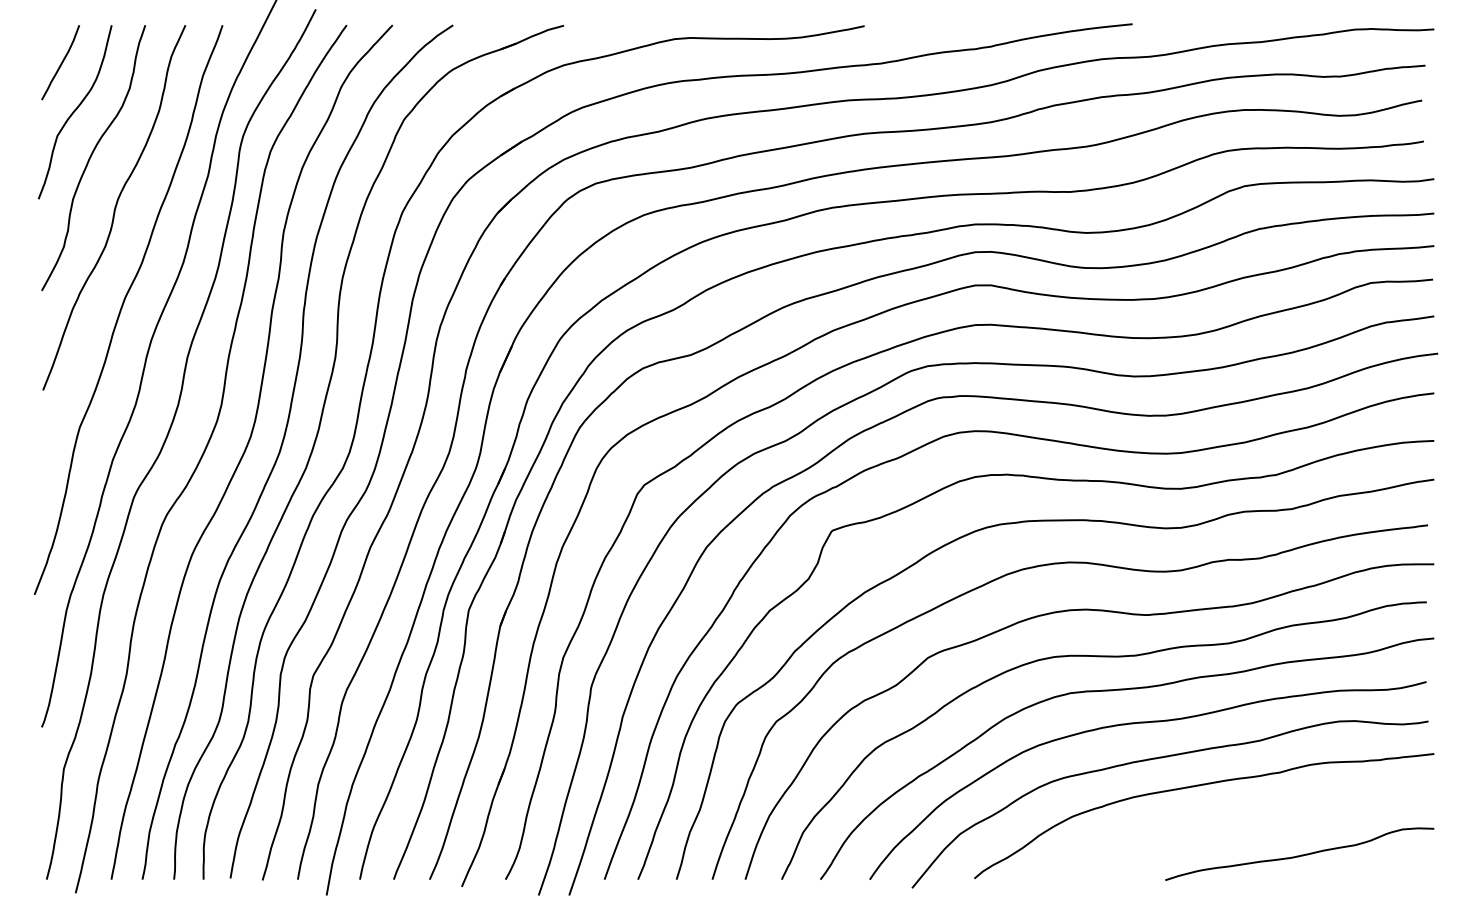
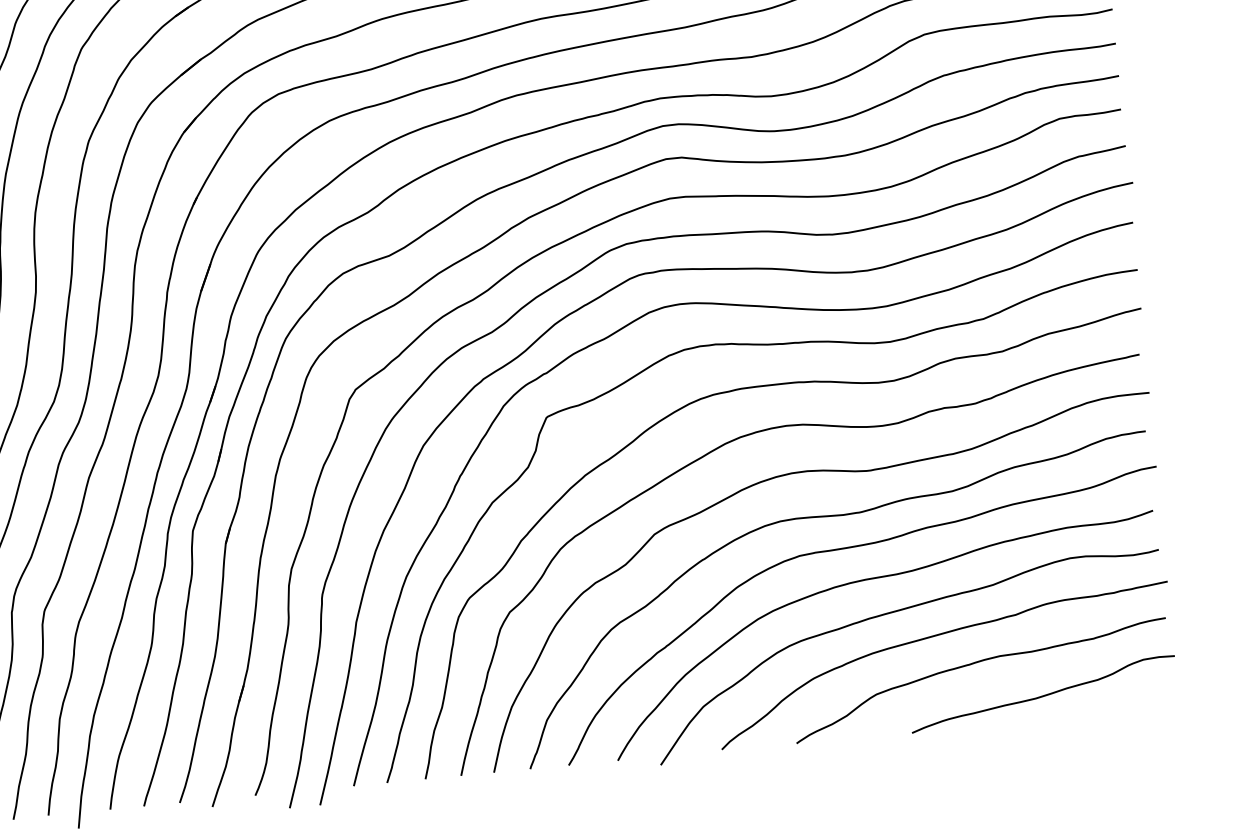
curve: (1235, 817) -> (975, 663), added

